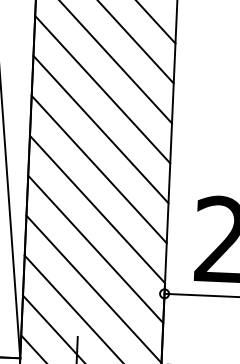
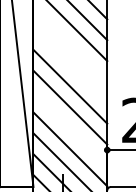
line: (102, 88) -> (70, 44), removed
line: (101, 128) -> (70, 65), removed
line: (95, 249) -> (70, 128), removed

